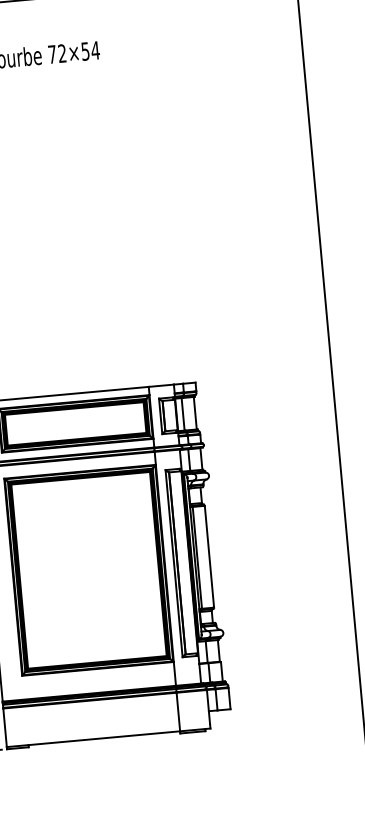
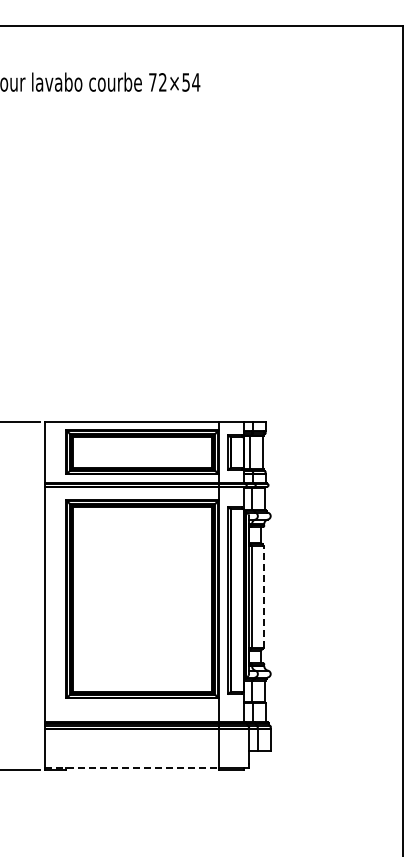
line: (209, 556) -> (263, 596), solid -> dashed
line: (94, 739) -> (132, 768), solid -> dashed

